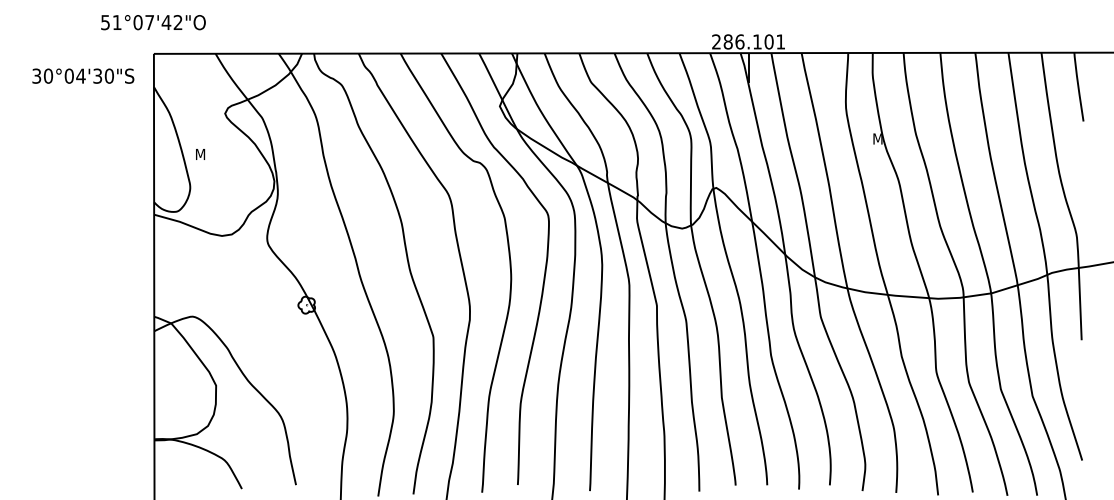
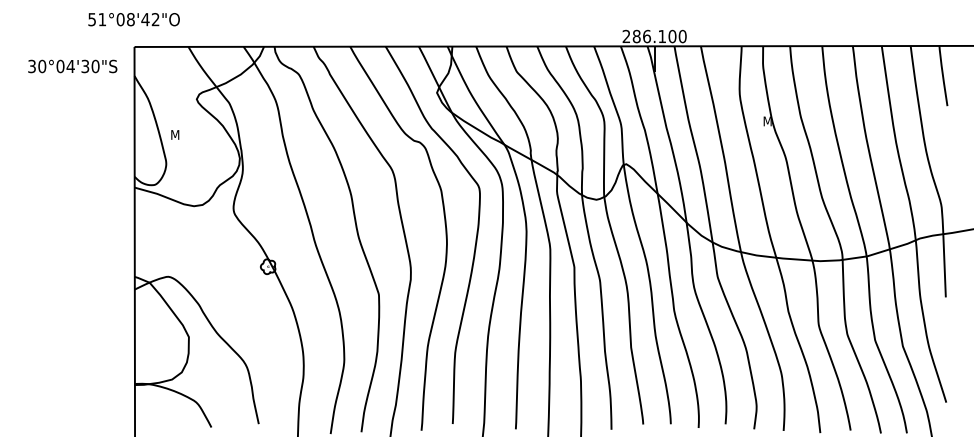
text: (149, 22) -> (130, 19), 51°07'42"O -> 51°08'42"O
text: (780, 41) -> (682, 36), 286.101 -> 286.100

